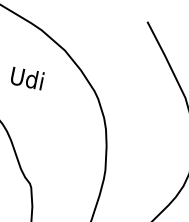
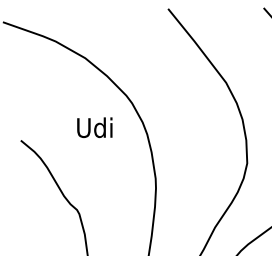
text: (27, 78) -> (94, 127), moved

